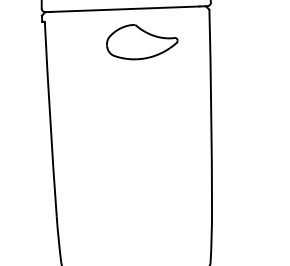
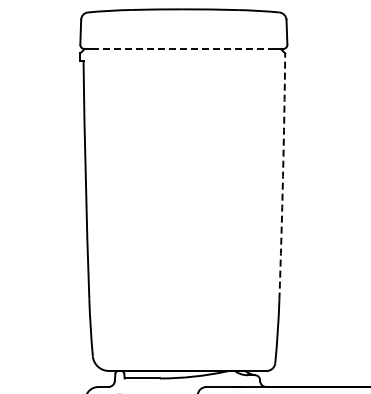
line: (125, 9) -> (182, 49), solid -> dashed
part: (142, 41) -> (201, 89), removed
arc: (211, 110) -> (283, 176), solid -> dashed

